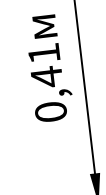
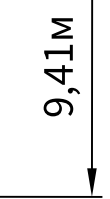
text: (51, 112) -> (58, 107), 0,41 -> 9,41

